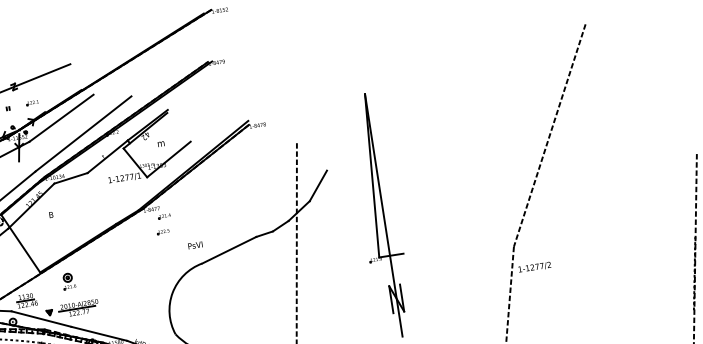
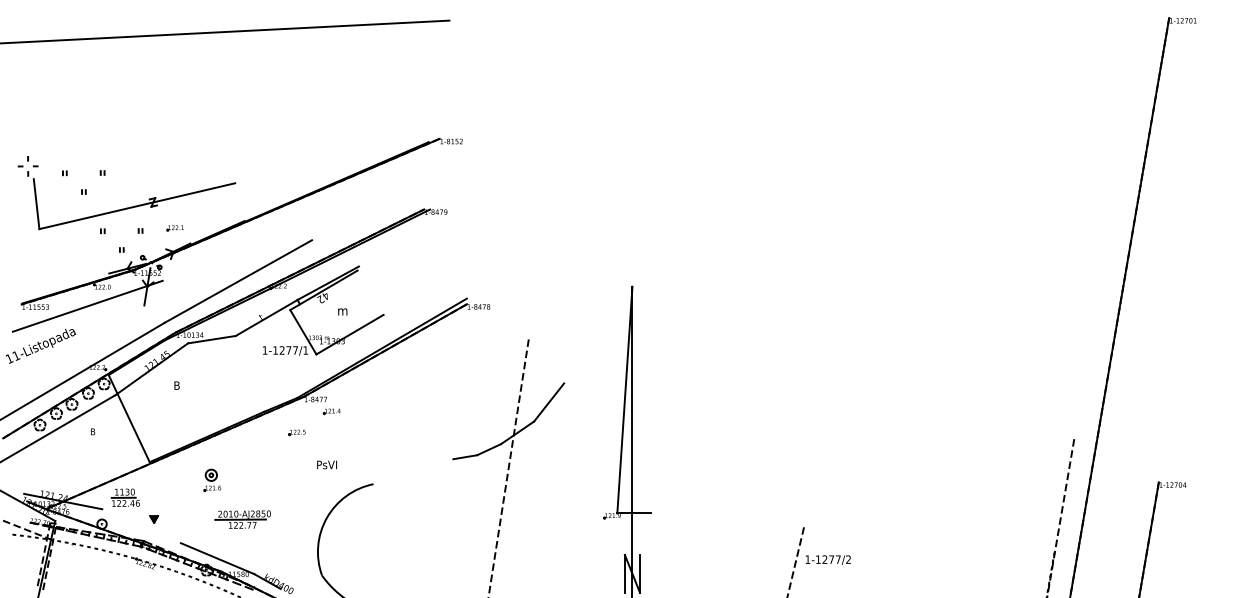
line: (61, 117) -> (211, 254), removed
line: (549, 135) -> (876, 382), removed
part: (162, 231) -> (296, 432), moved
text: (194, 245) -> (326, 464), moved
line: (229, 250) -> (413, 471), removed
part: (69, 280) -> (212, 479), moved
part: (78, 308) -> (242, 519), moved
line: (41, 319) -> (141, 526), removed

